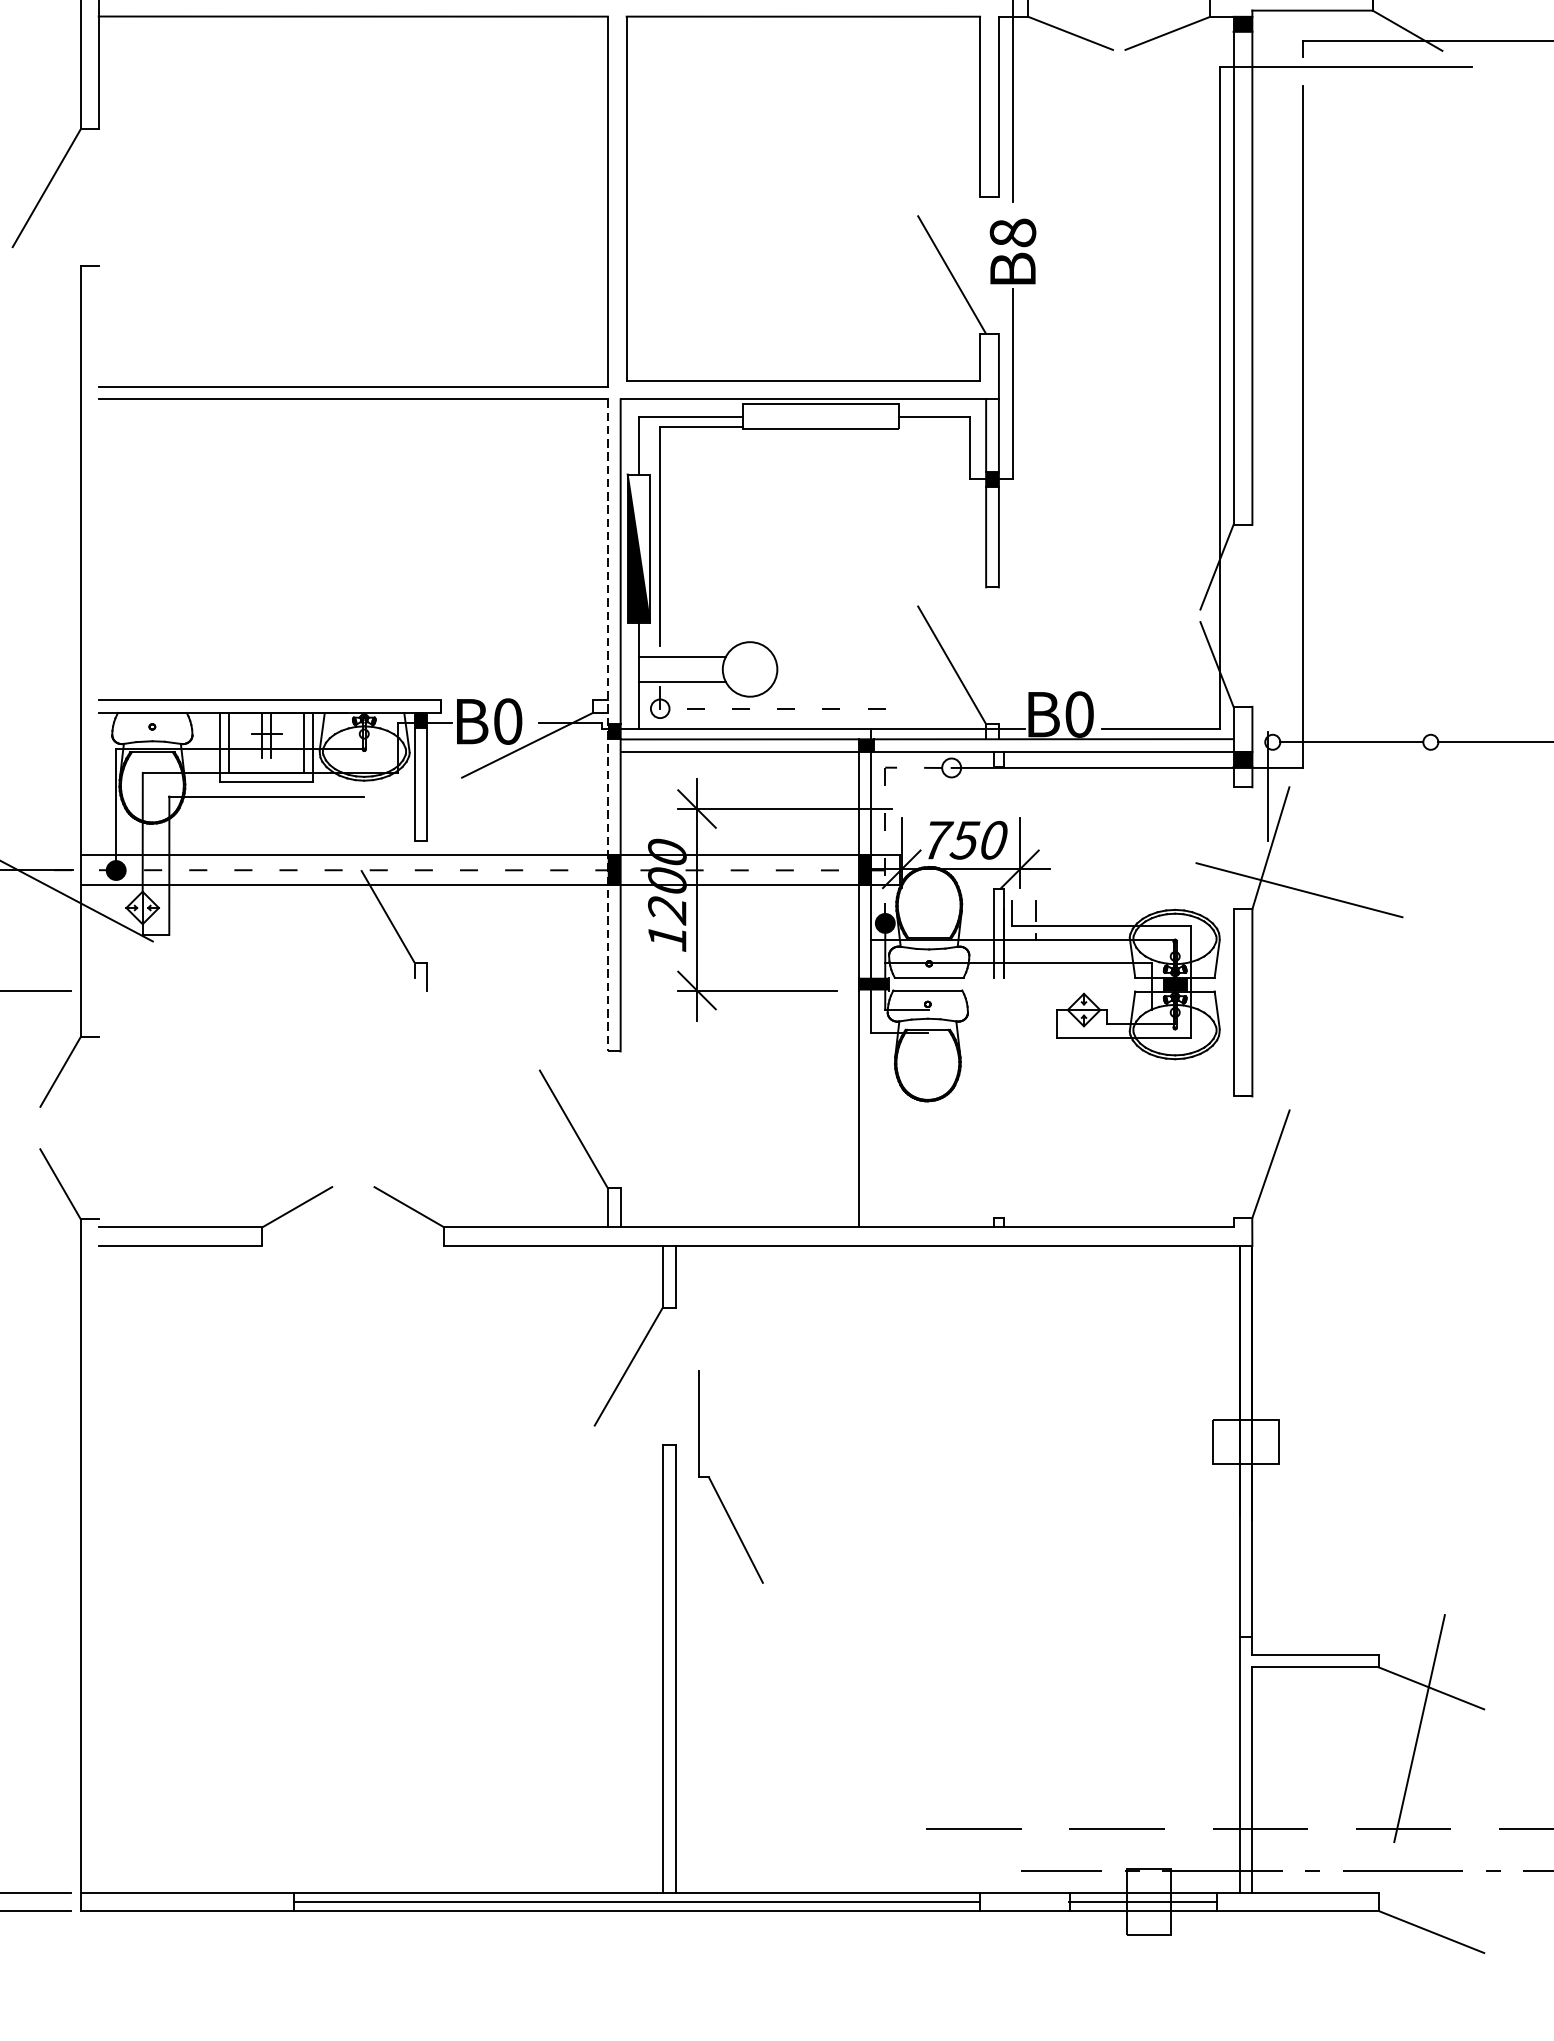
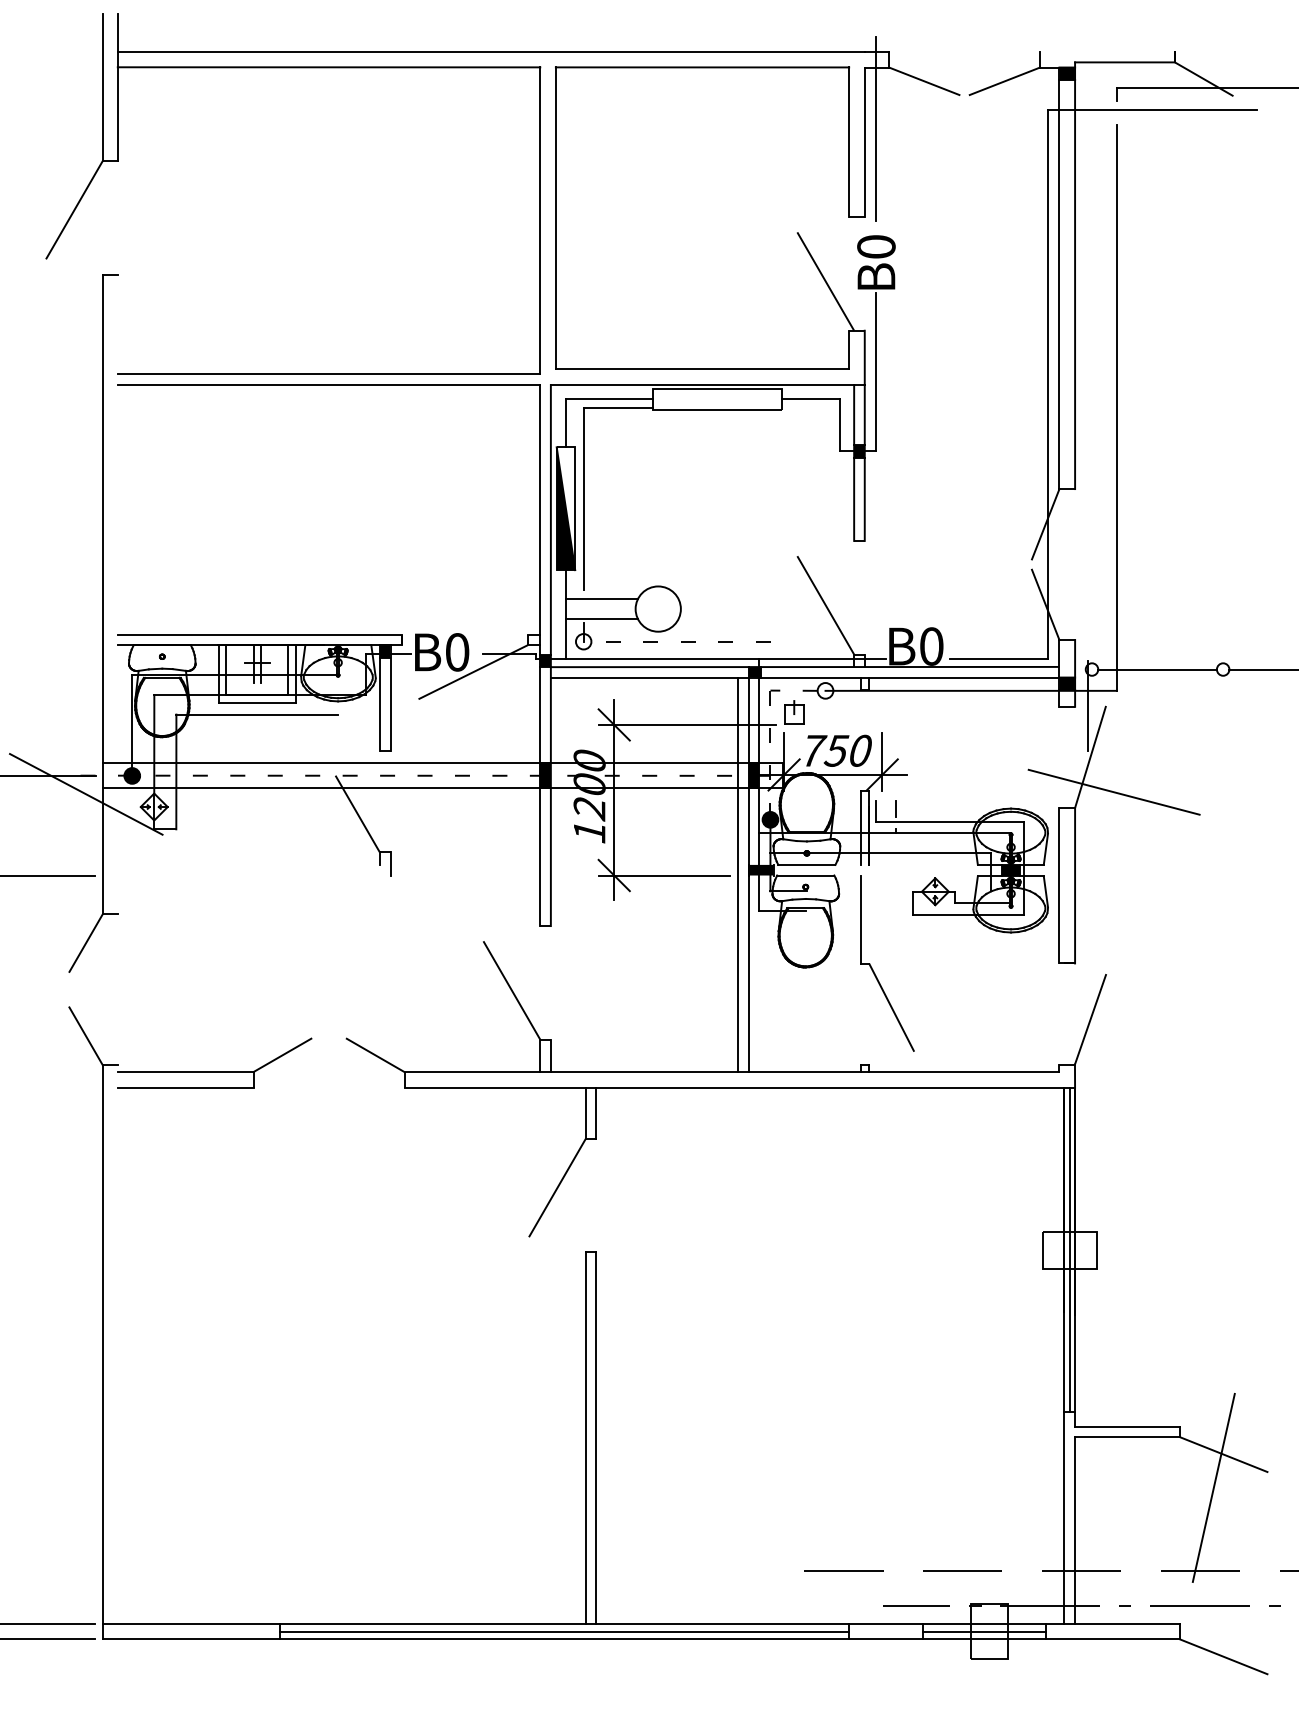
text: (1013, 232) -> (876, 246), 8 -> 0
line: (608, 725) -> (540, 655), dashed -> solid
part: (914, 794) -> (794, 712), added
line: (846, 989) -> (738, 874), added
line: (1245, 1441) -> (1069, 1249), added
part: (714, 1484) -> (873, 969), moved

